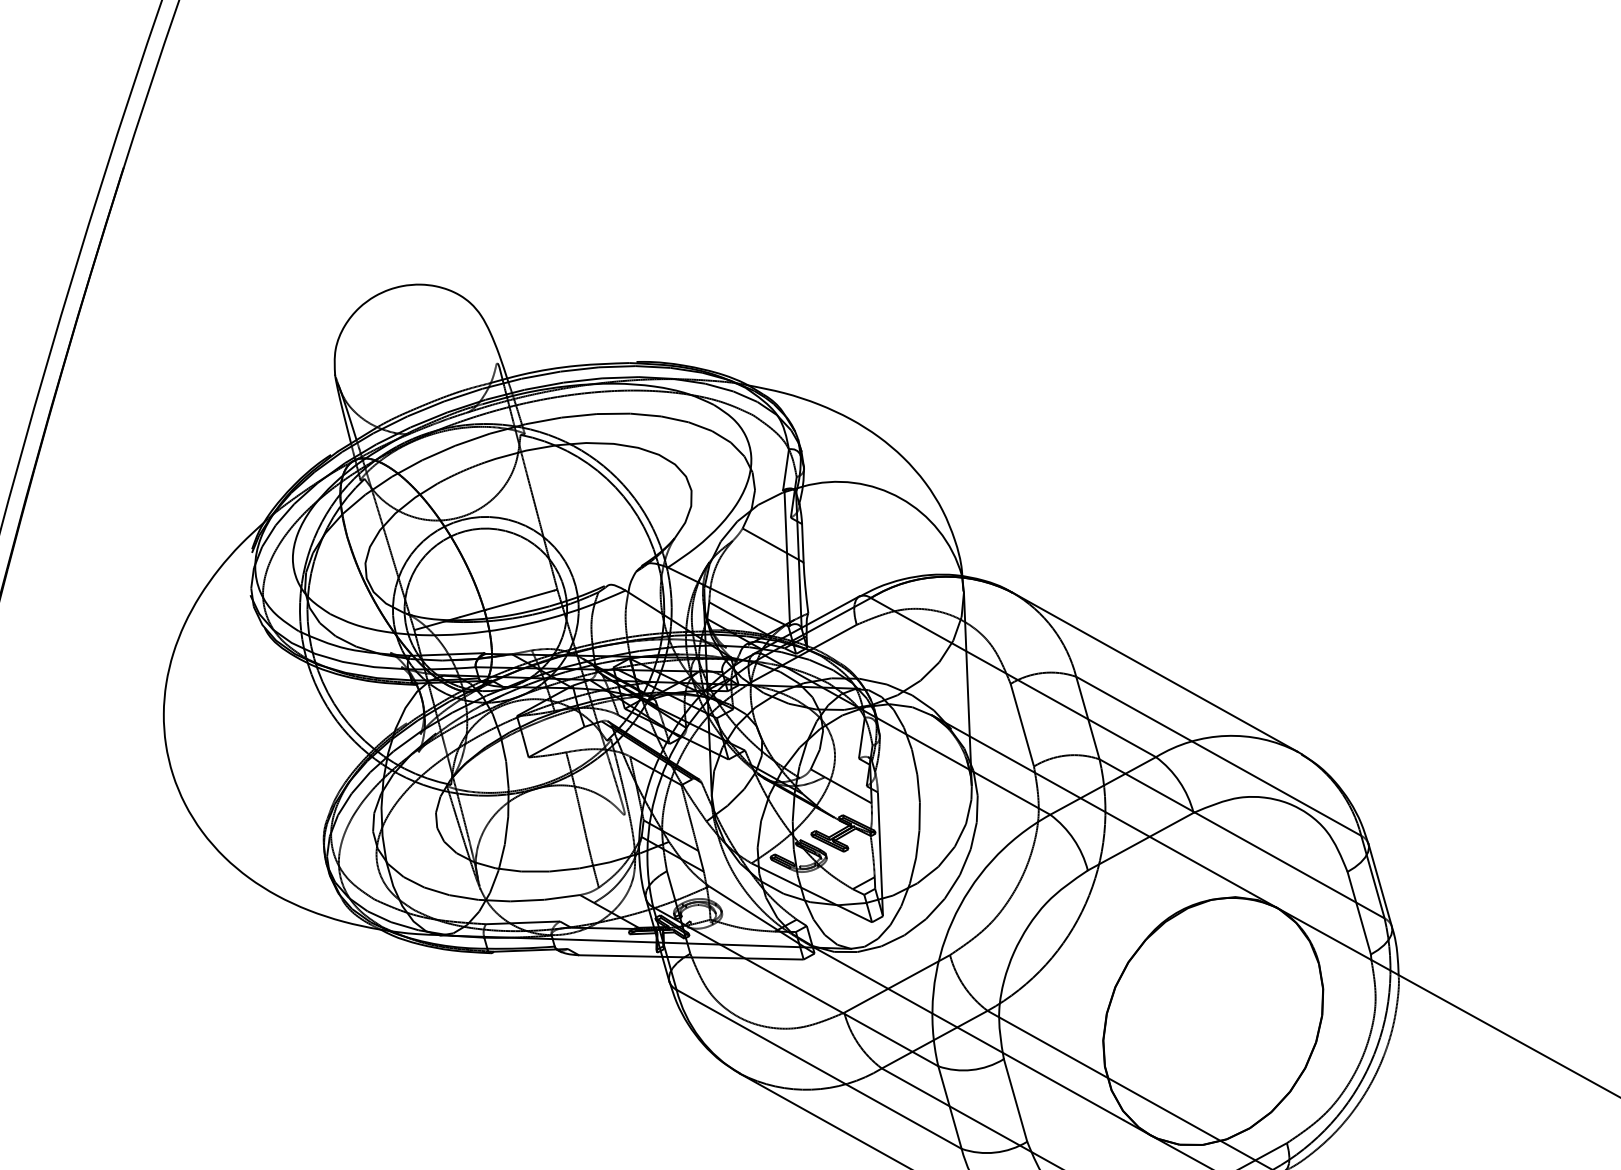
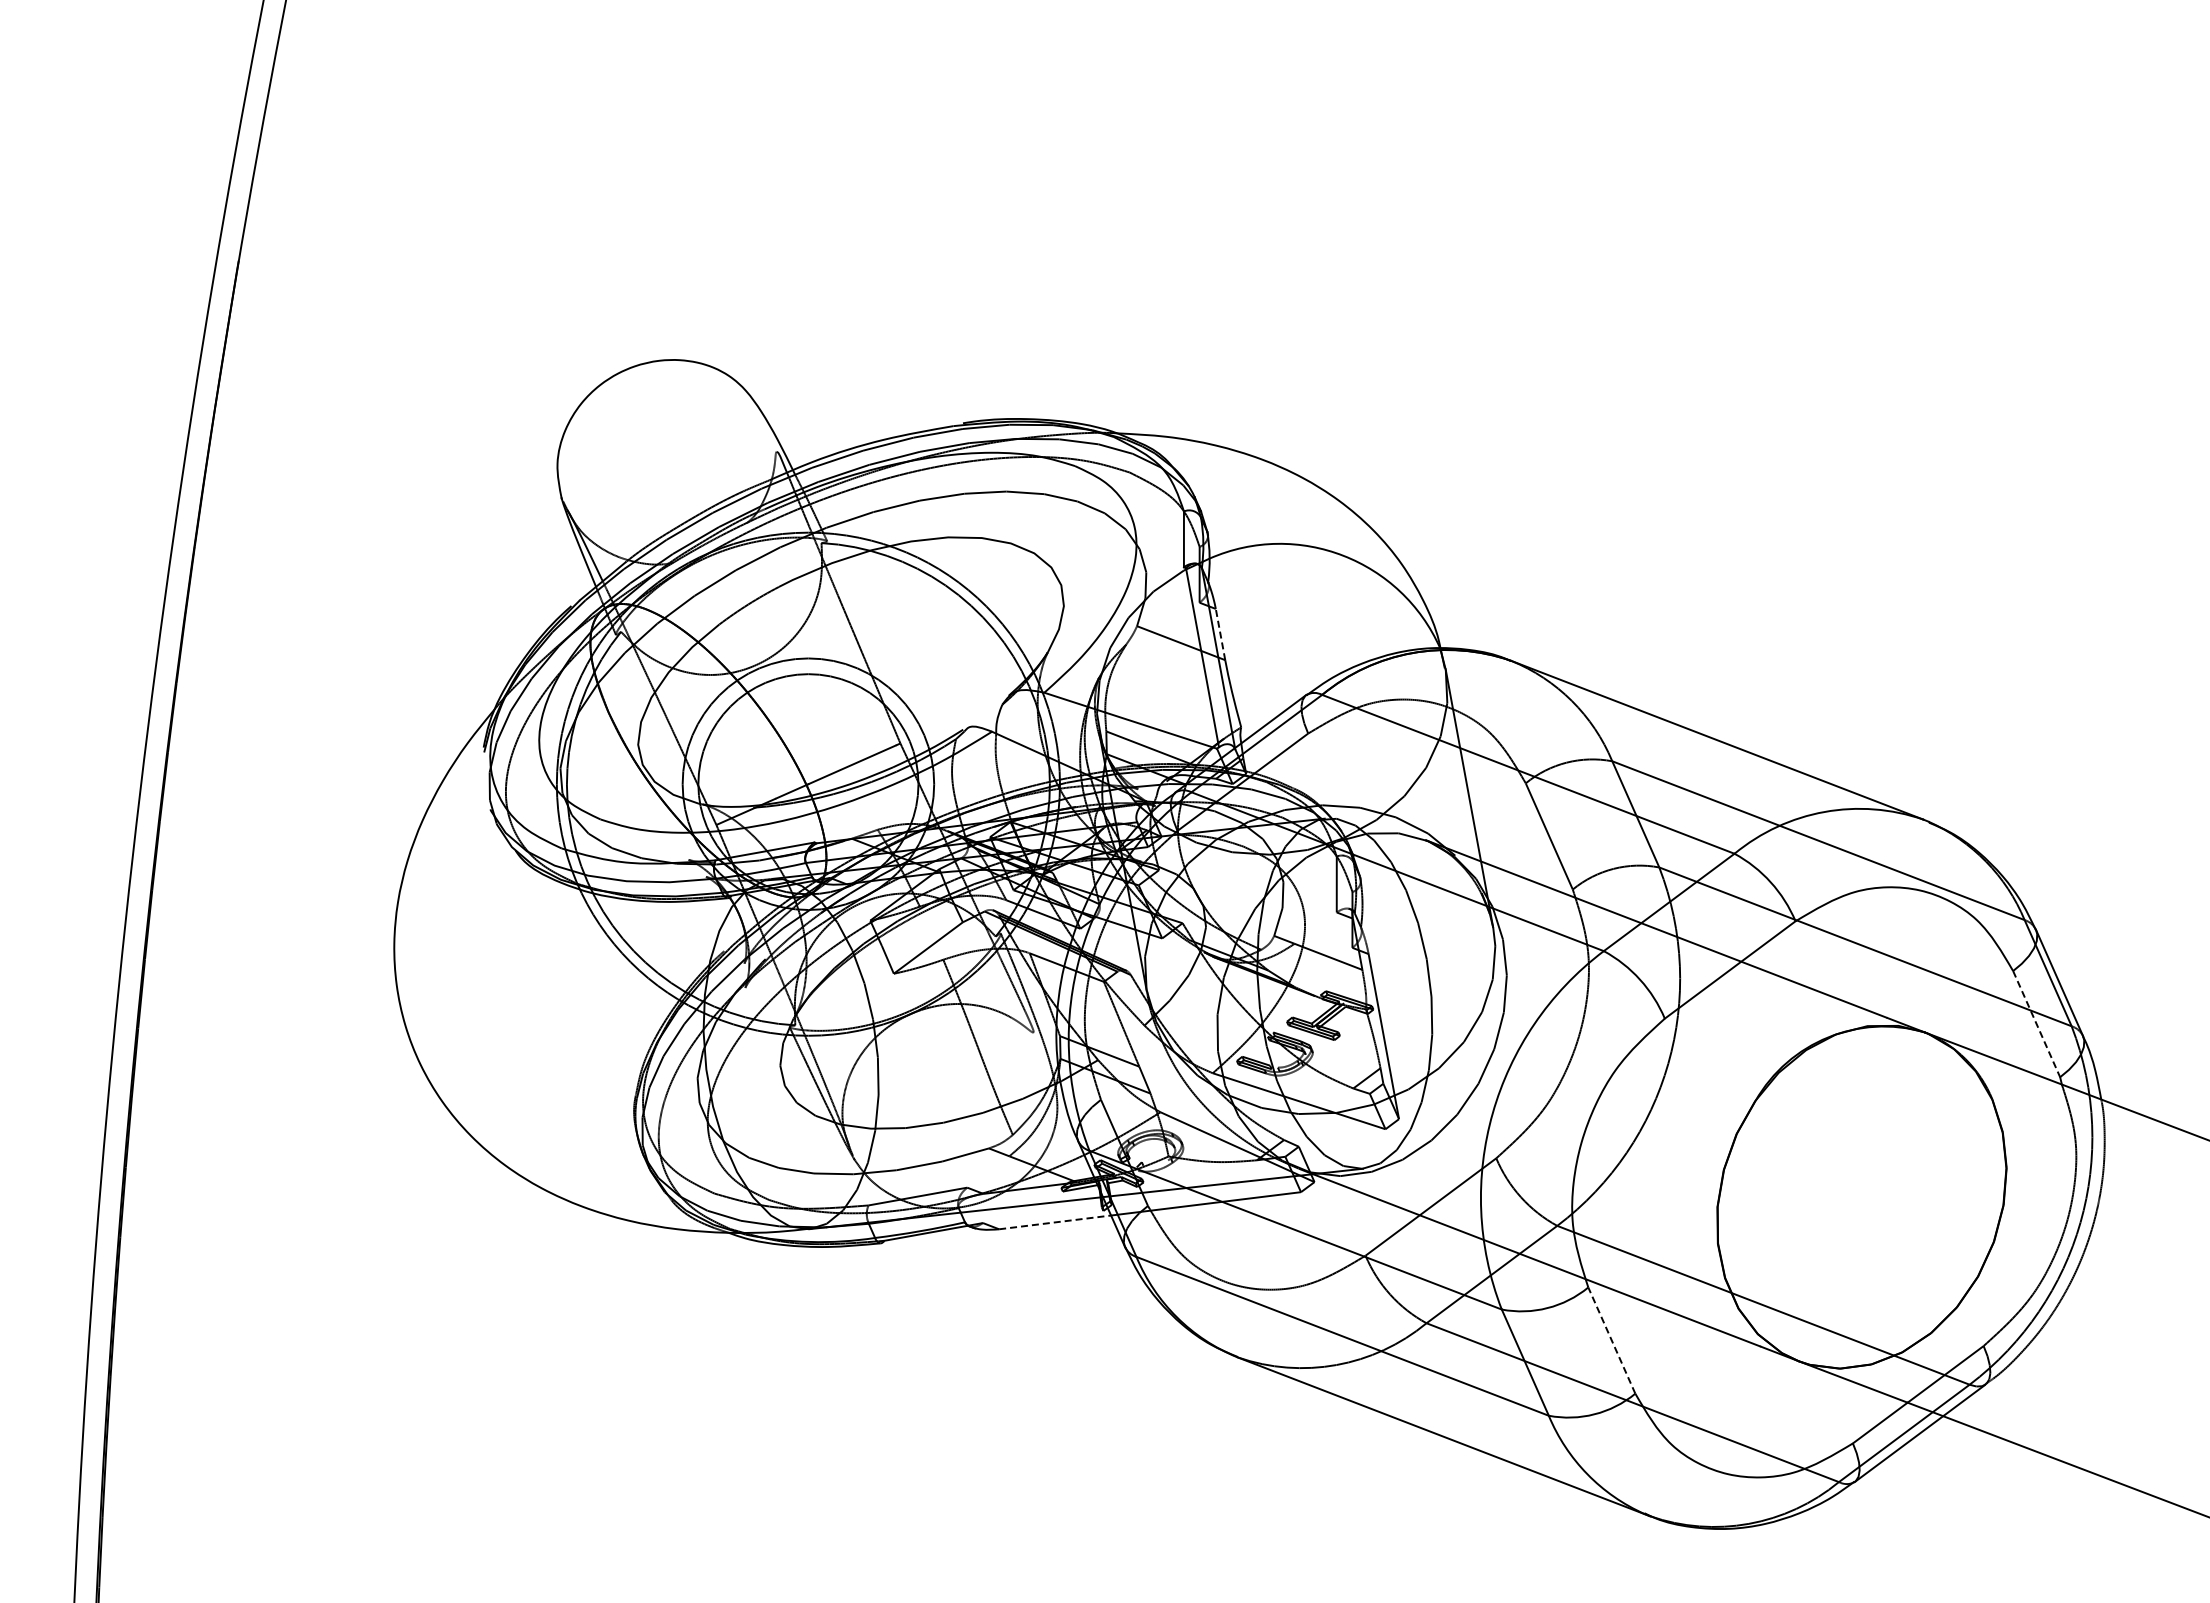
line: (802, 543) -> (1220, 634), solid -> dashed
line: (1359, 913) -> (2036, 1024), solid -> dashed
line: (620, 956) -> (1055, 1222), solid -> dashed
line: (1015, 1100) -> (1611, 1340), solid -> dashed

